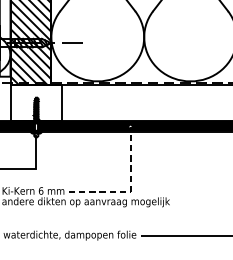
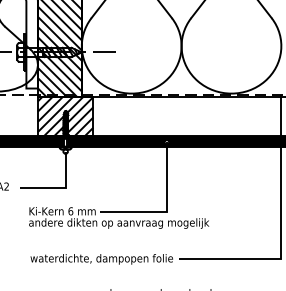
hatch: (36, 102) -> (65, 116), added
line: (130, 191) -> (166, 211), dashed -> solid

